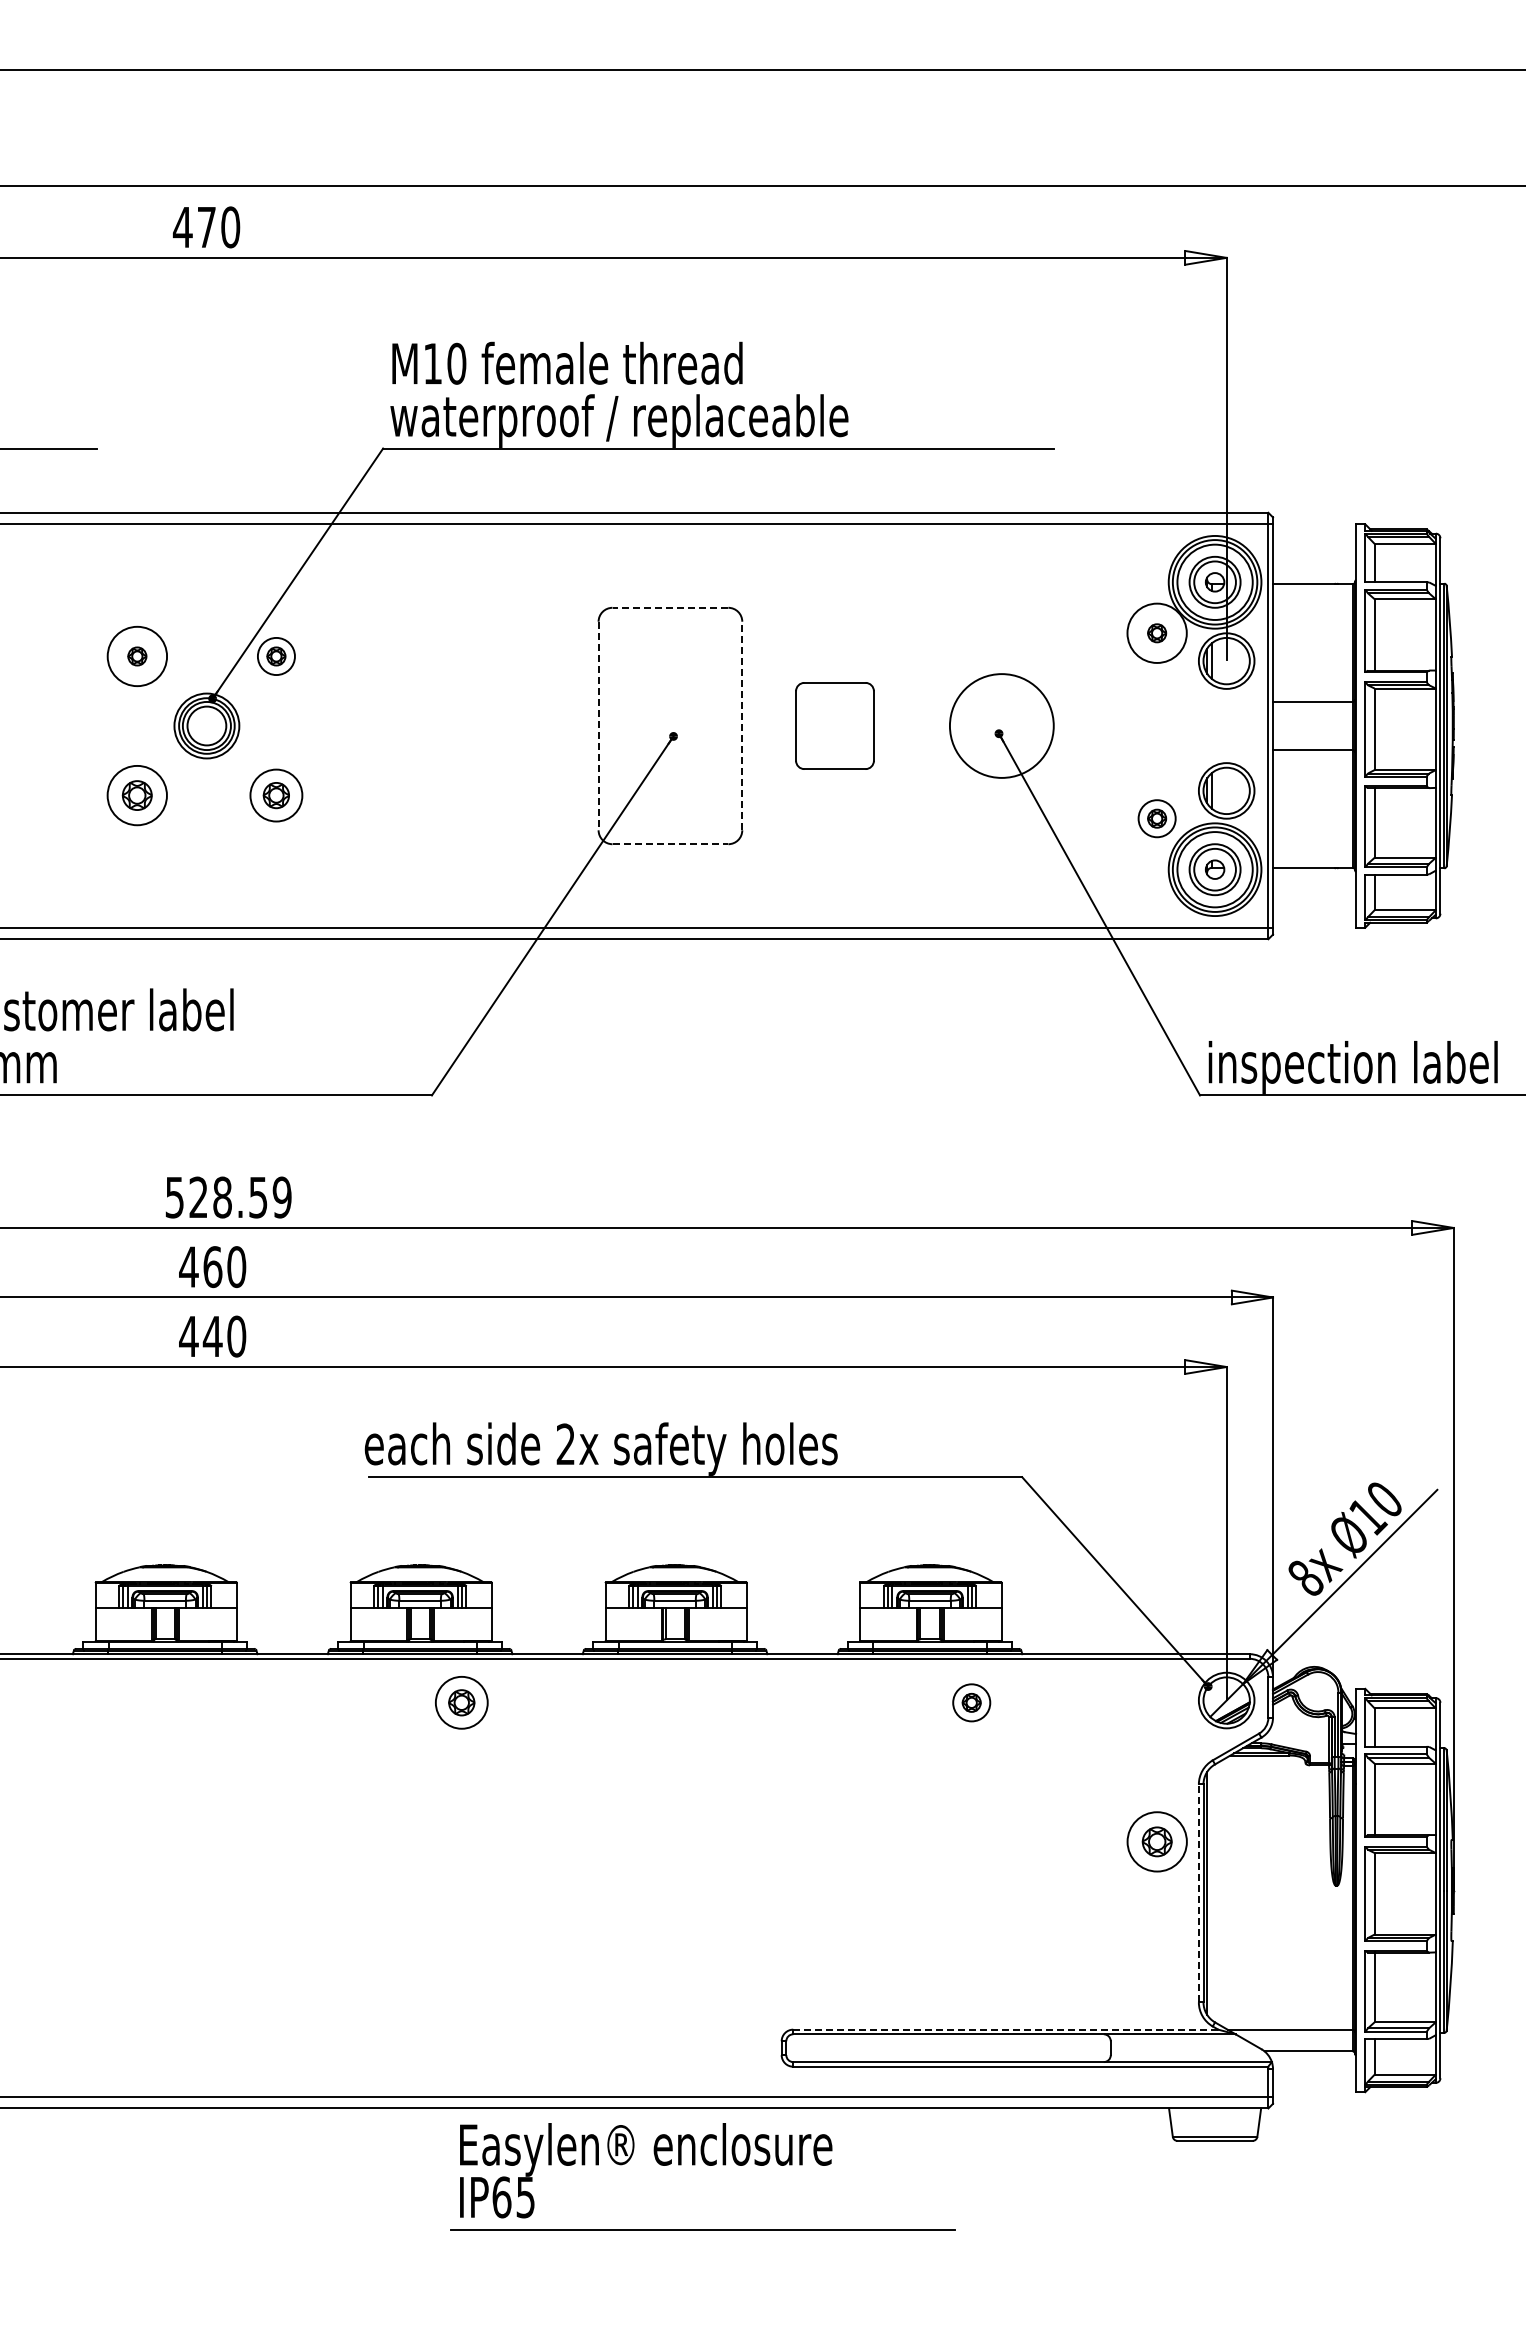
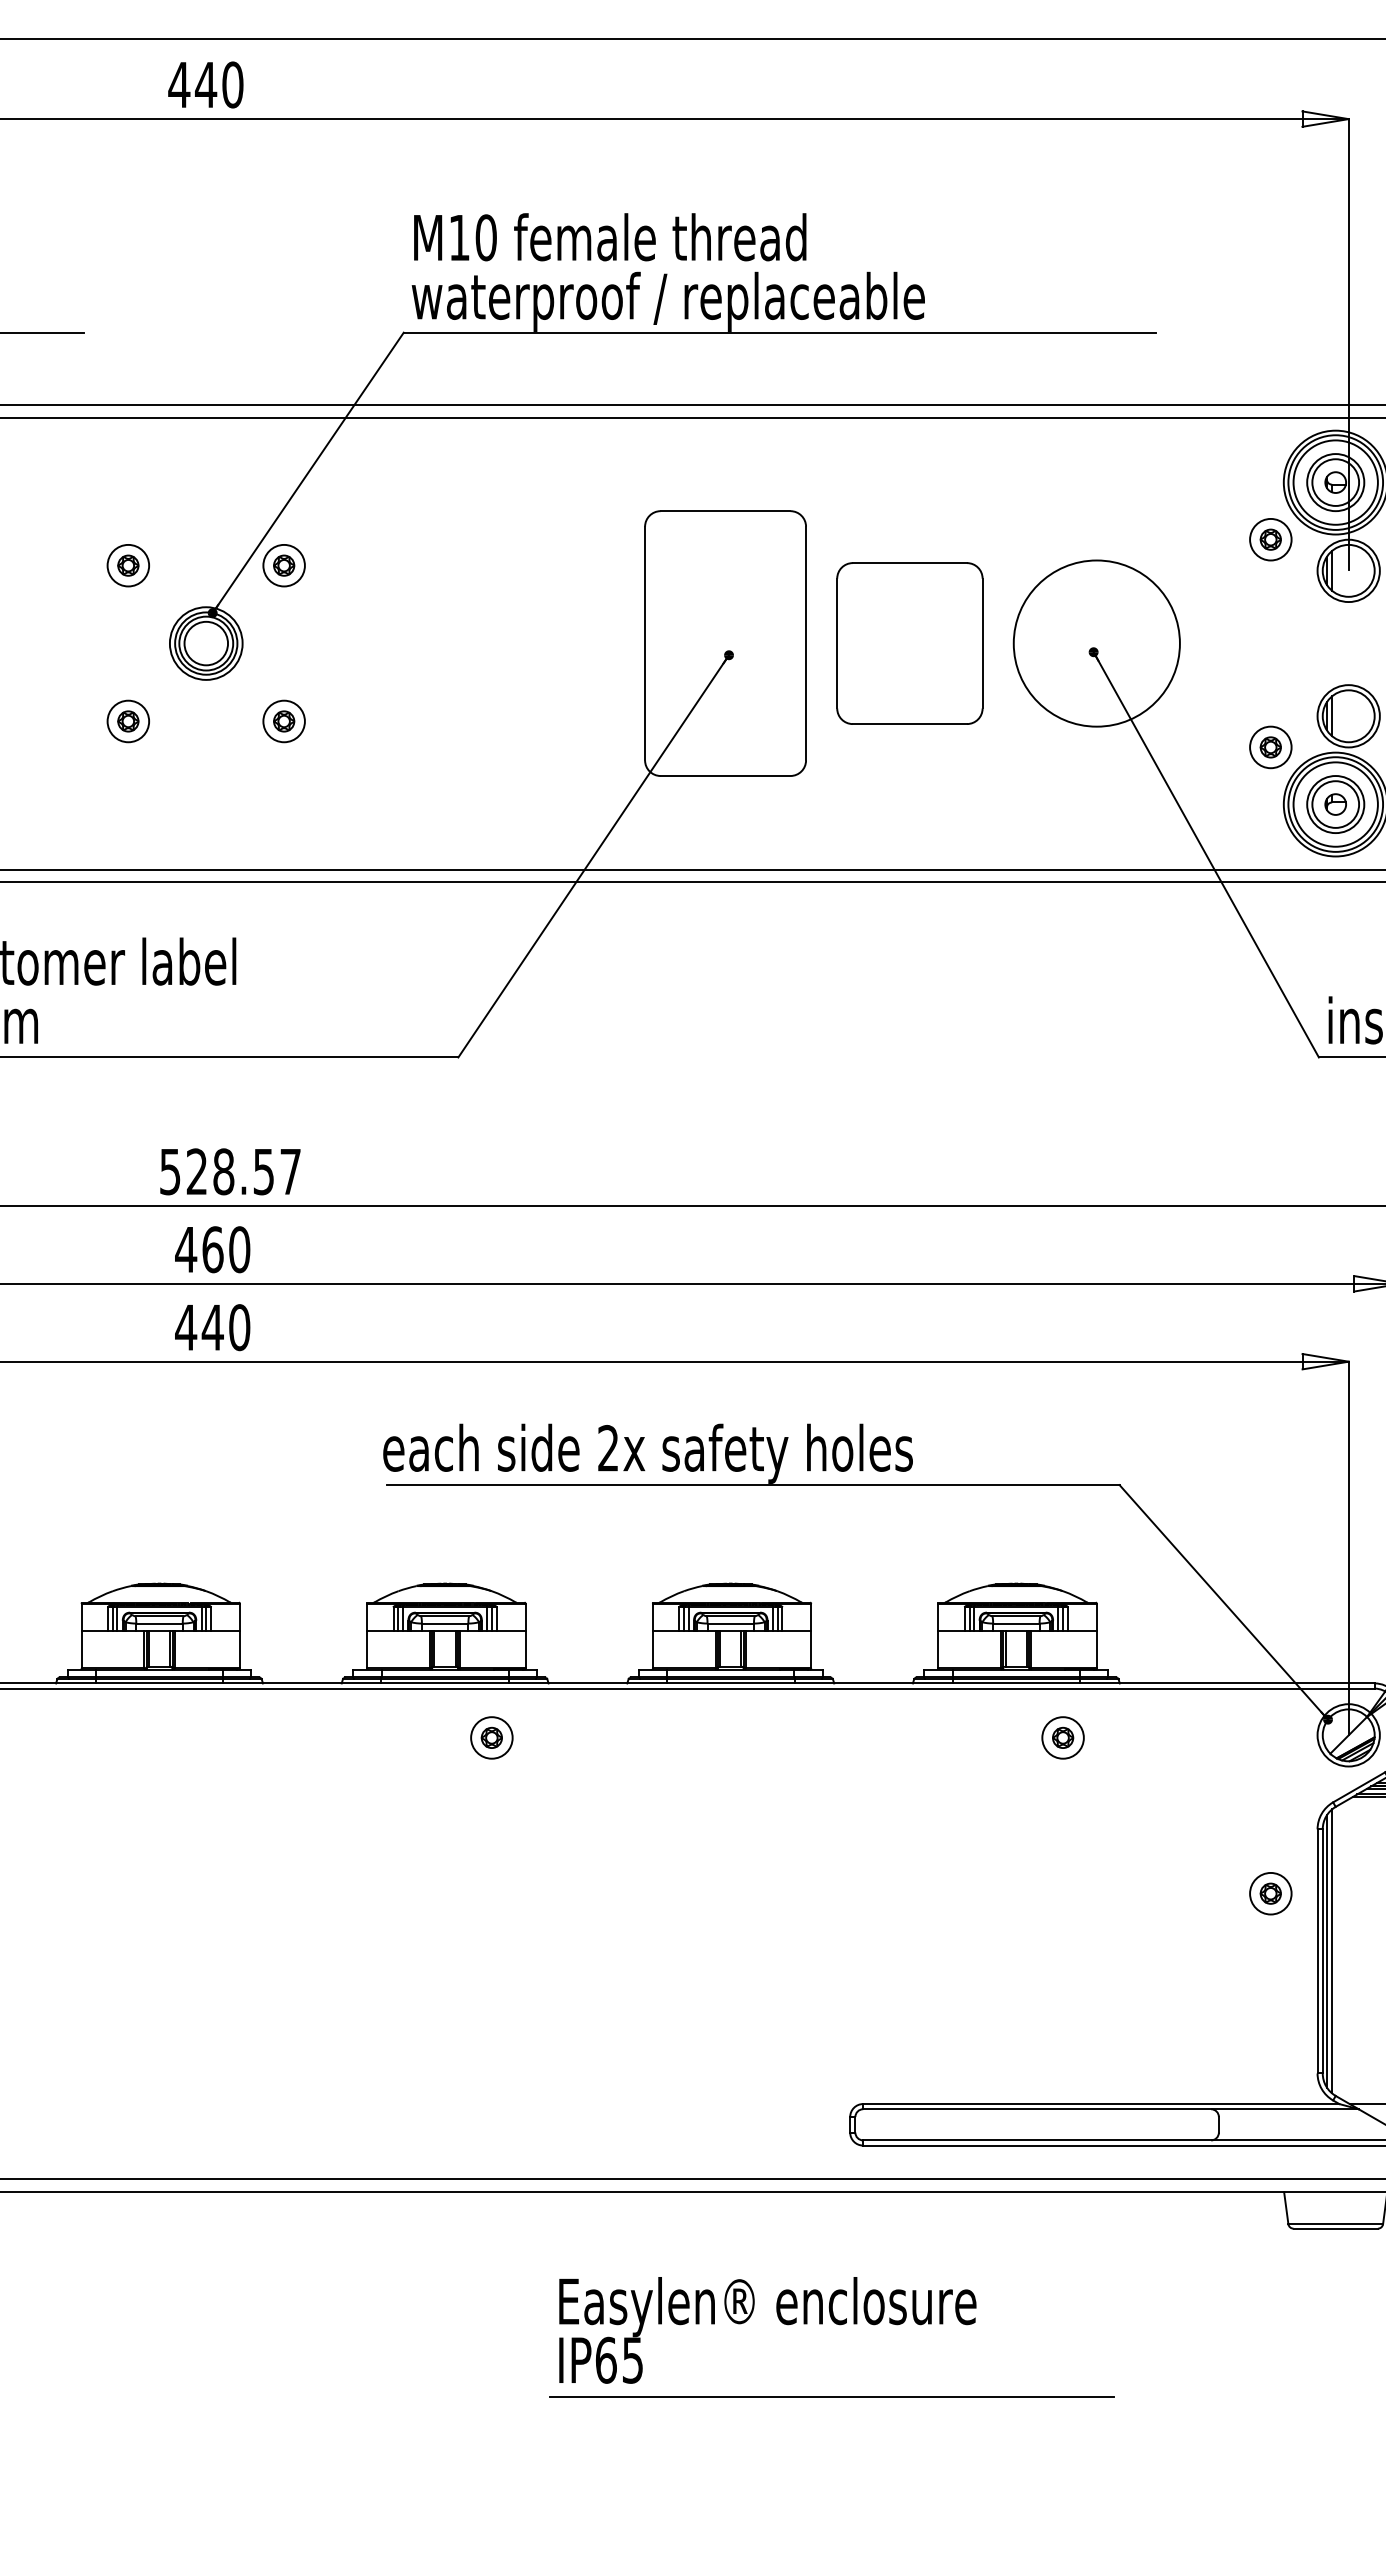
text: (206, 227) -> (205, 85), 470 -> 440
line: (670, 607) -> (725, 510), dashed -> solid
circle: (1156, 632) -> (1270, 538), size x0.62
circle: (136, 656) -> (127, 565), size x0.62
line: (742, 725) -> (806, 643), dashed -> solid
part: (834, 725) -> (909, 643), size x1.67
circle: (1001, 725) -> (1096, 643), size x1.43
line: (598, 726) -> (644, 644), dashed -> solid
part: (137, 795) -> (128, 721), size x0.62
part: (276, 795) -> (284, 721), size x0.71
line: (670, 844) -> (725, 776), dashed -> solid
text: (281, 1197) -> (289, 1171), 528.59 -> 528.57
part: (461, 1702) -> (491, 1737), size x0.71
part: (1156, 1841) -> (1270, 1893), size x0.62
line: (1198, 1893) -> (1317, 1951), dashed -> solid
line: (1211, 1893) -> (1331, 1951), added
line: (1005, 2029) -> (1100, 2103), dashed -> solid
part: (707, 2165) -> (836, 2324), moved

